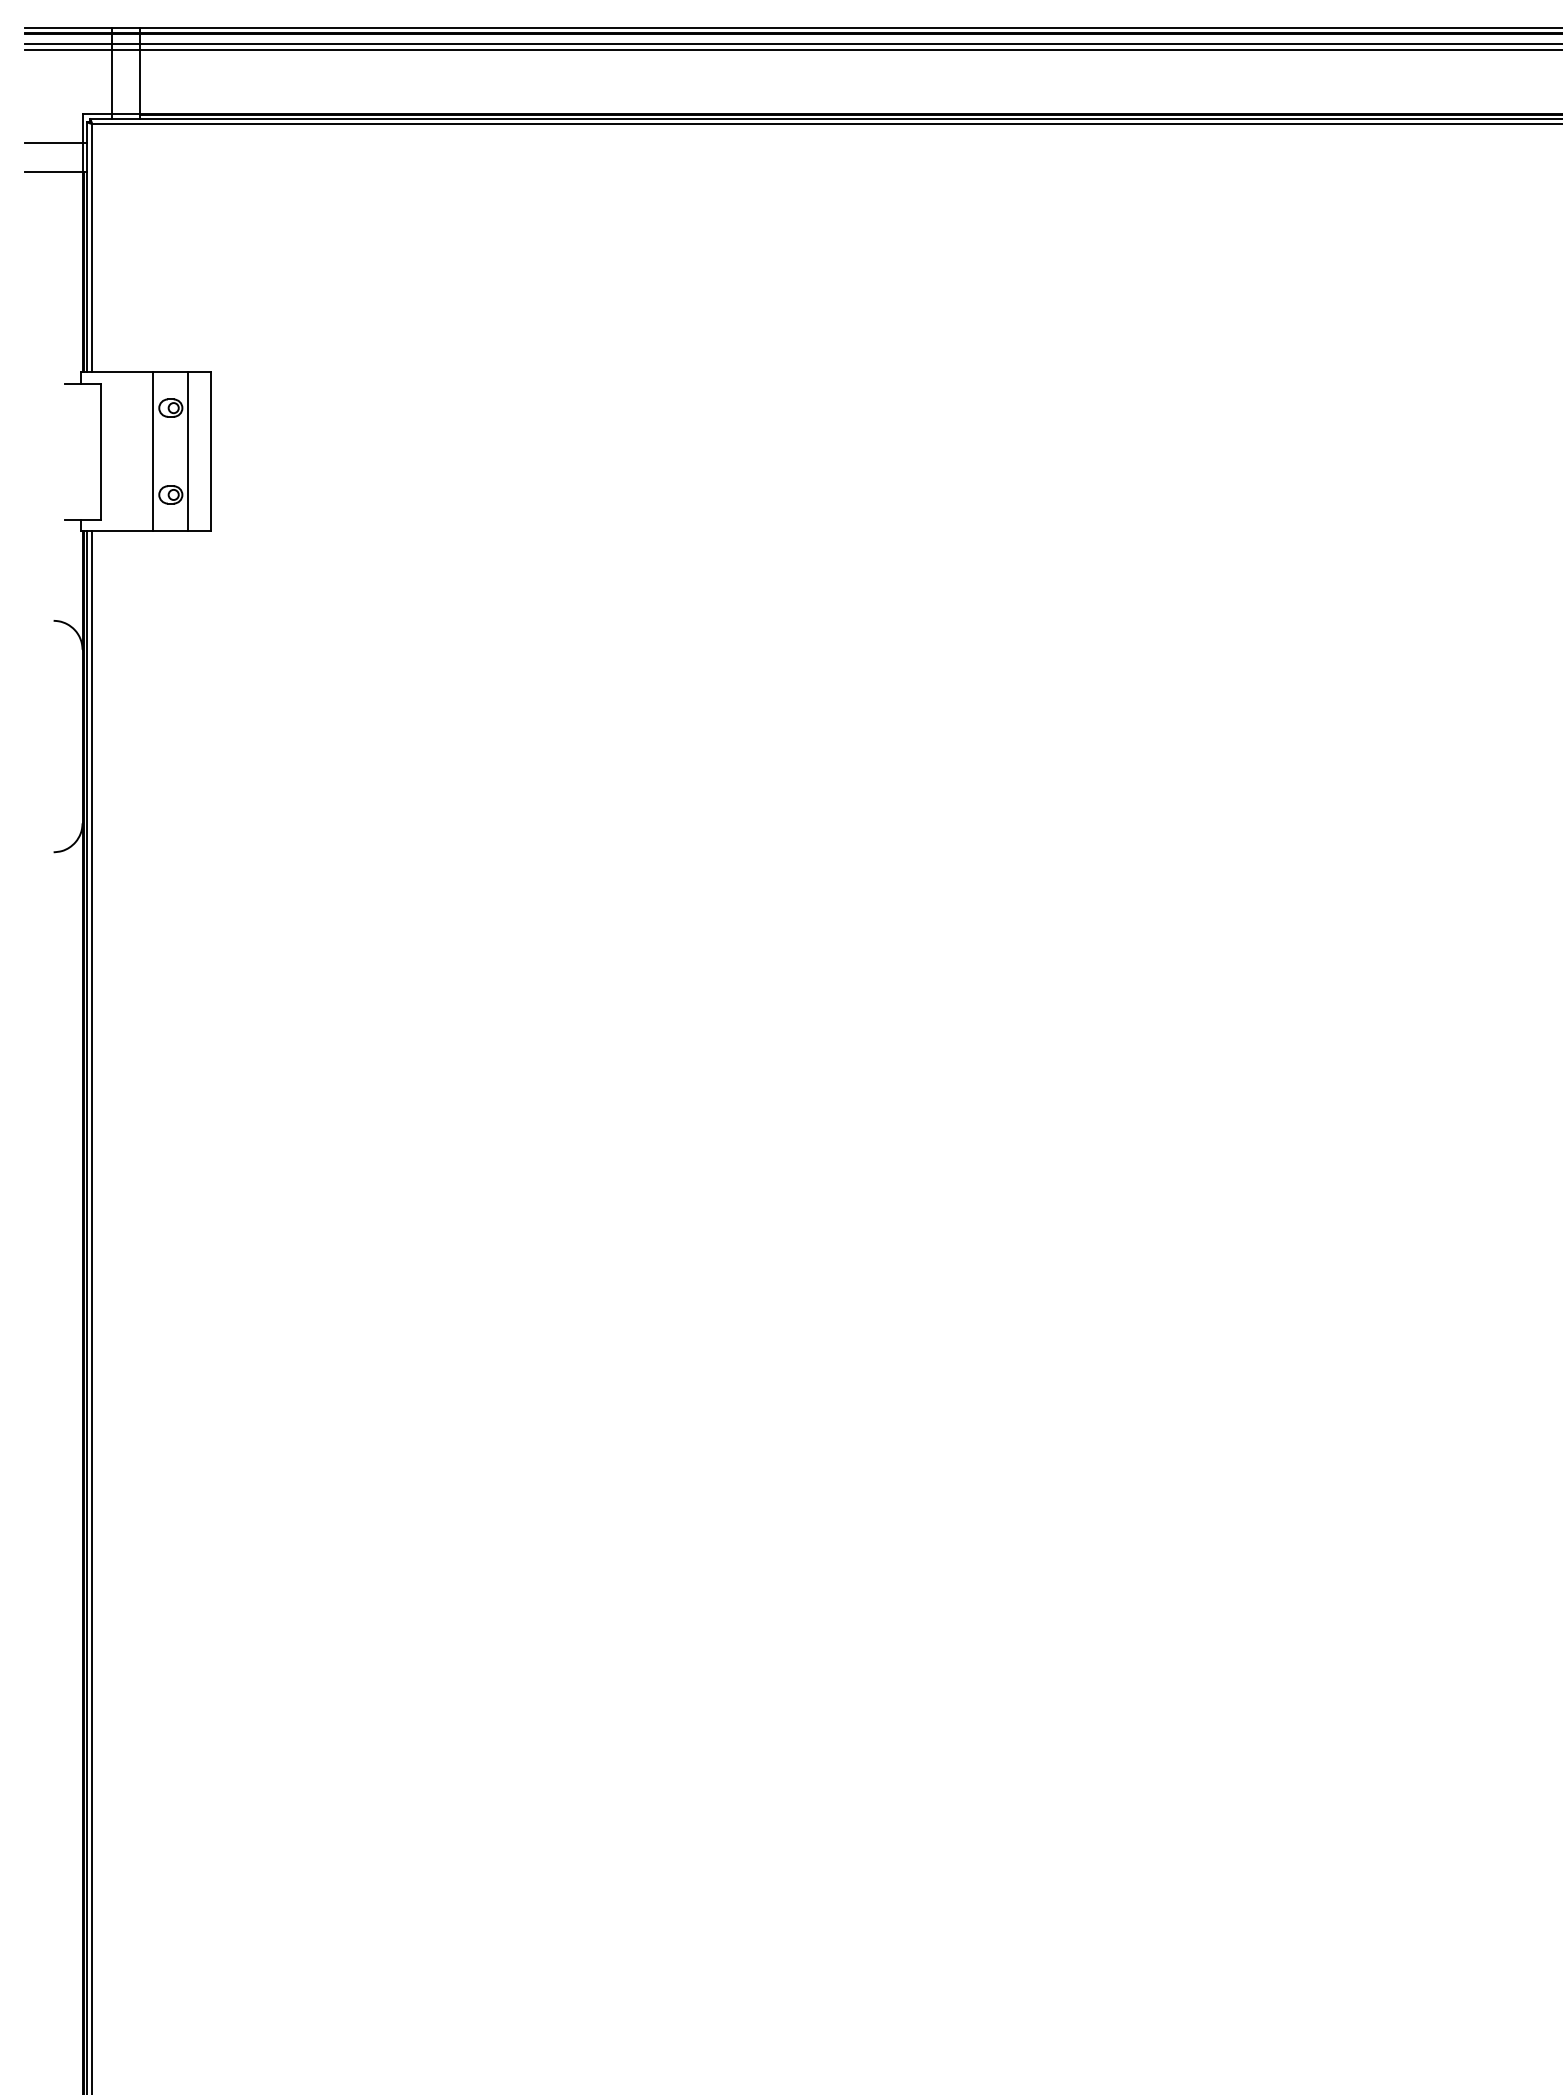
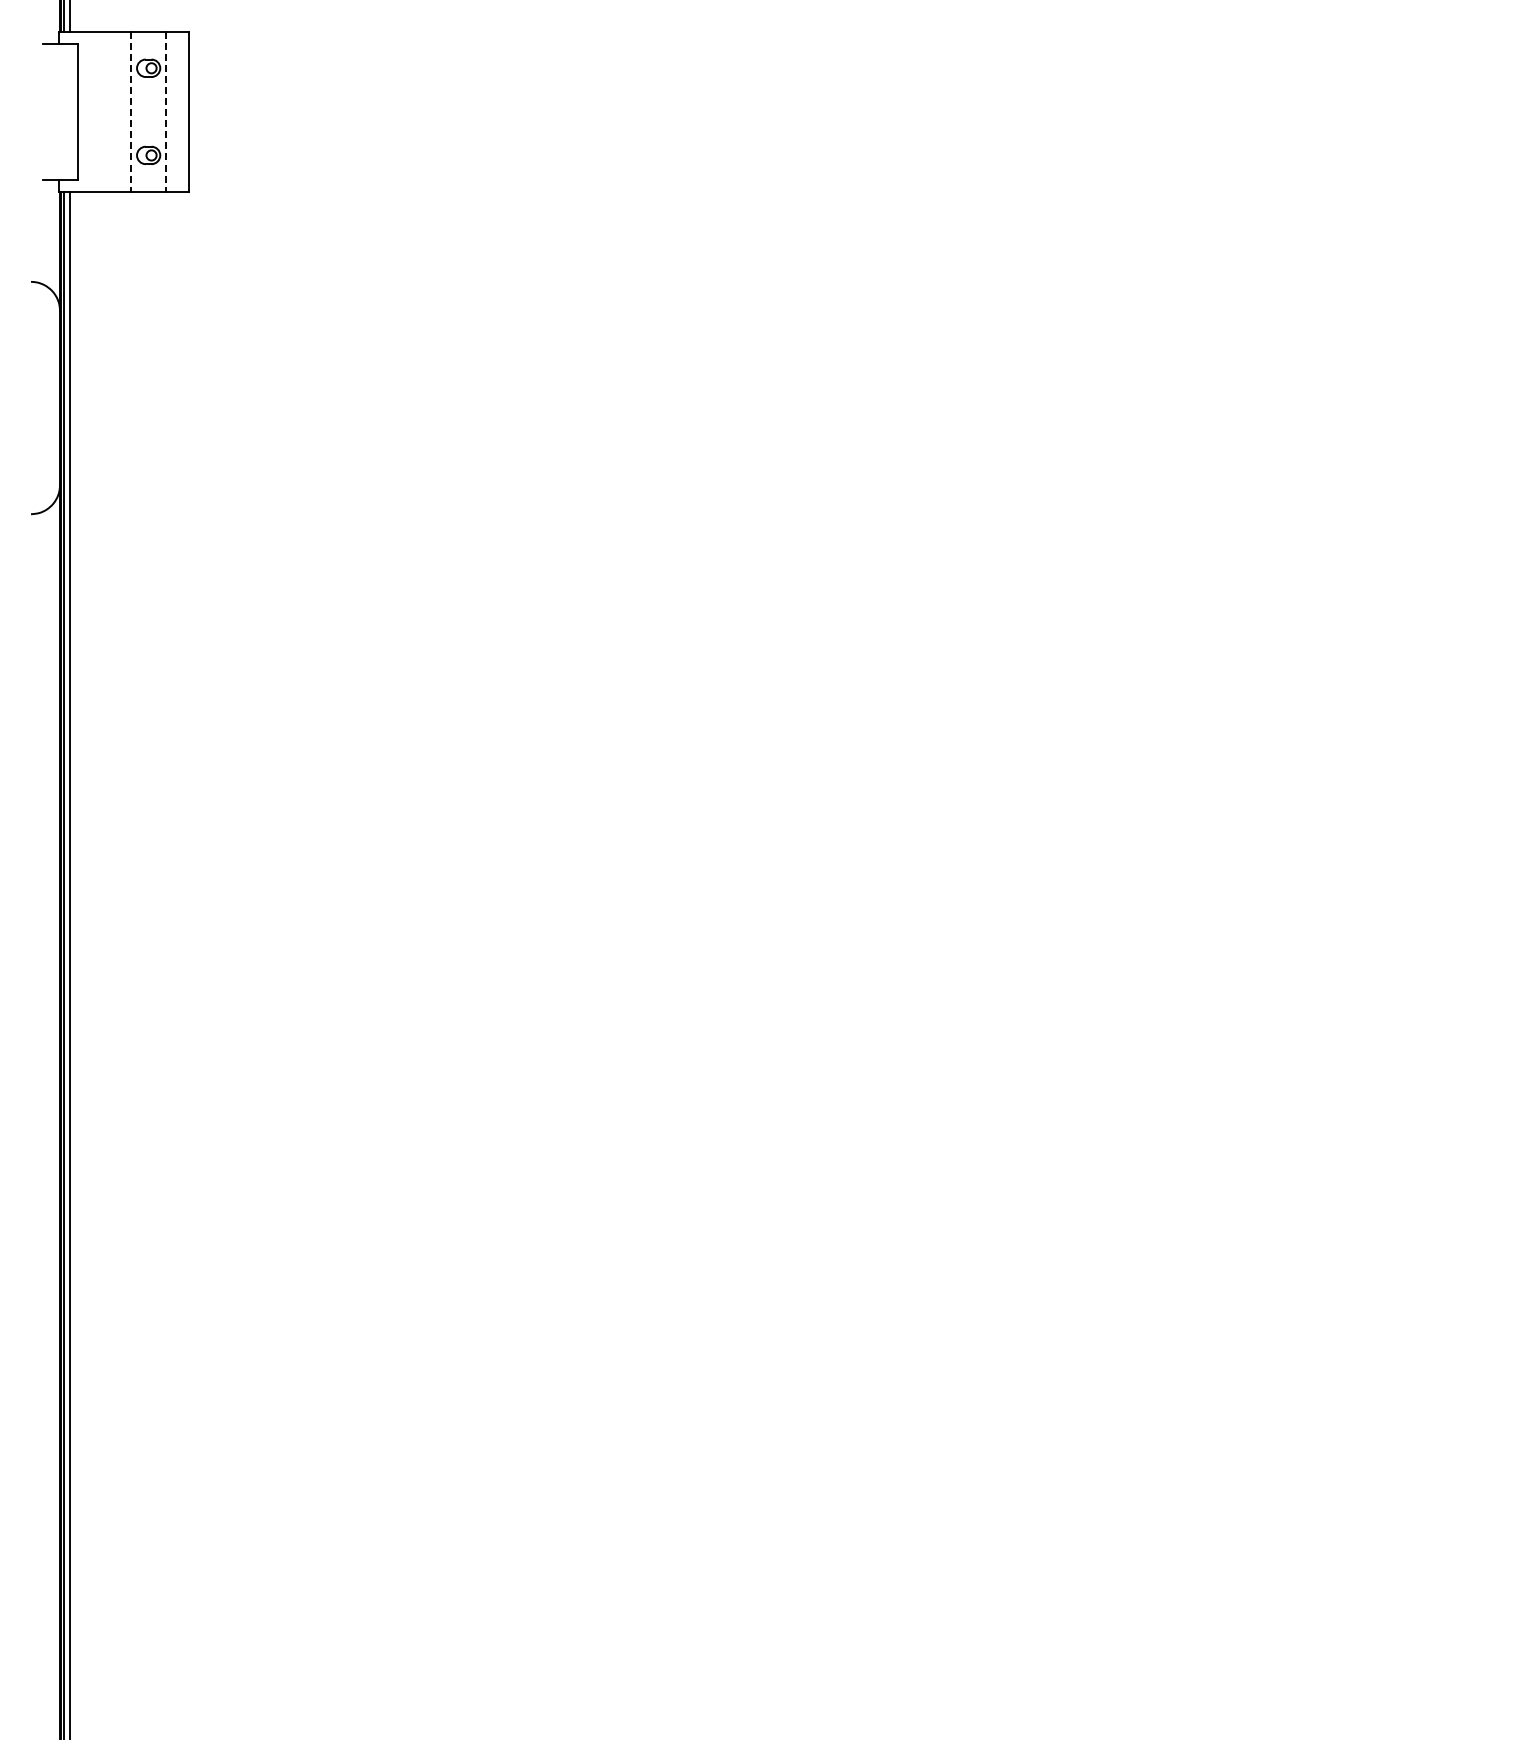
line: (152, 451) -> (130, 111), solid -> dashed
line: (187, 451) -> (165, 111), solid -> dashed

